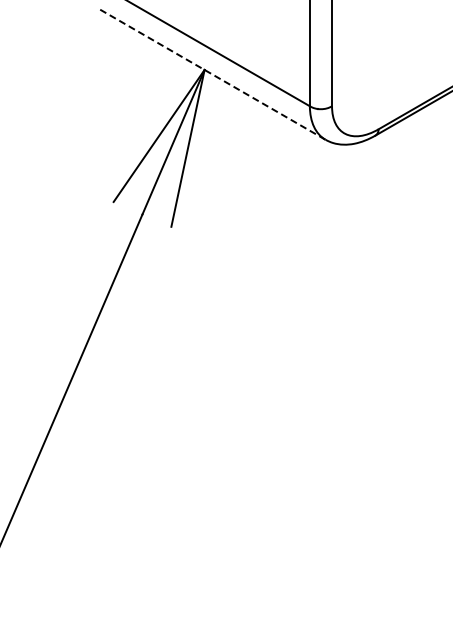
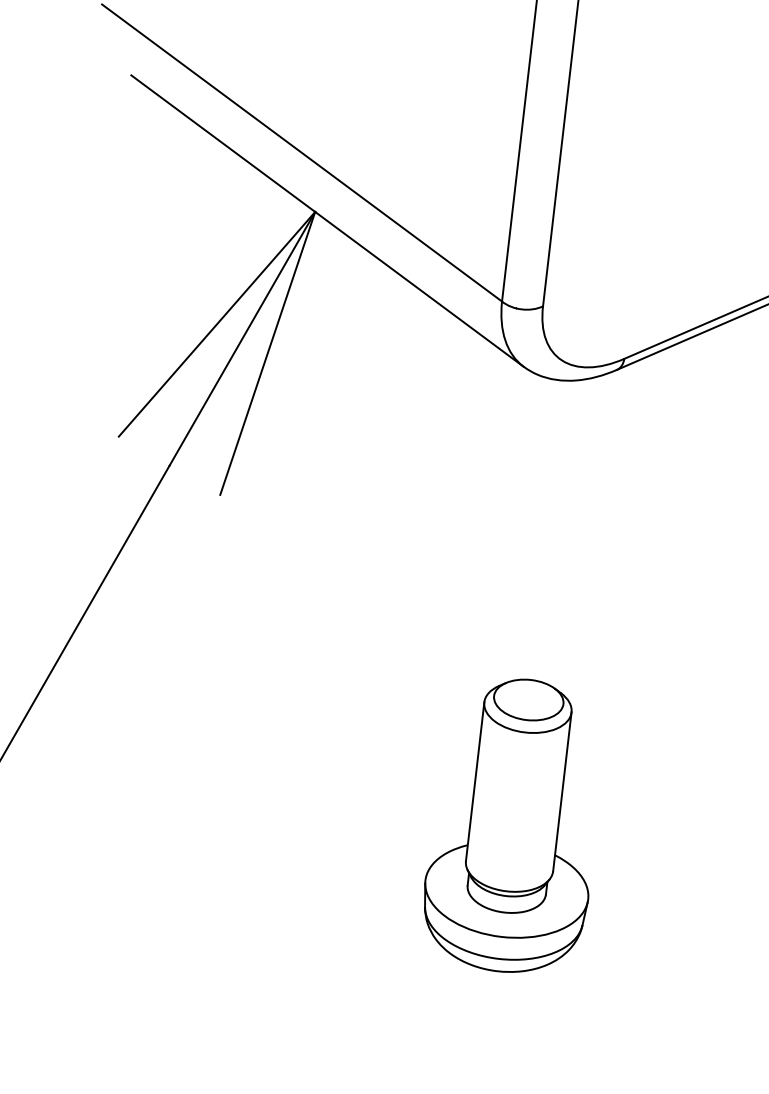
line: (211, 73) -> (327, 219), dashed -> solid
part: (348, 384) -> (513, 824), added

